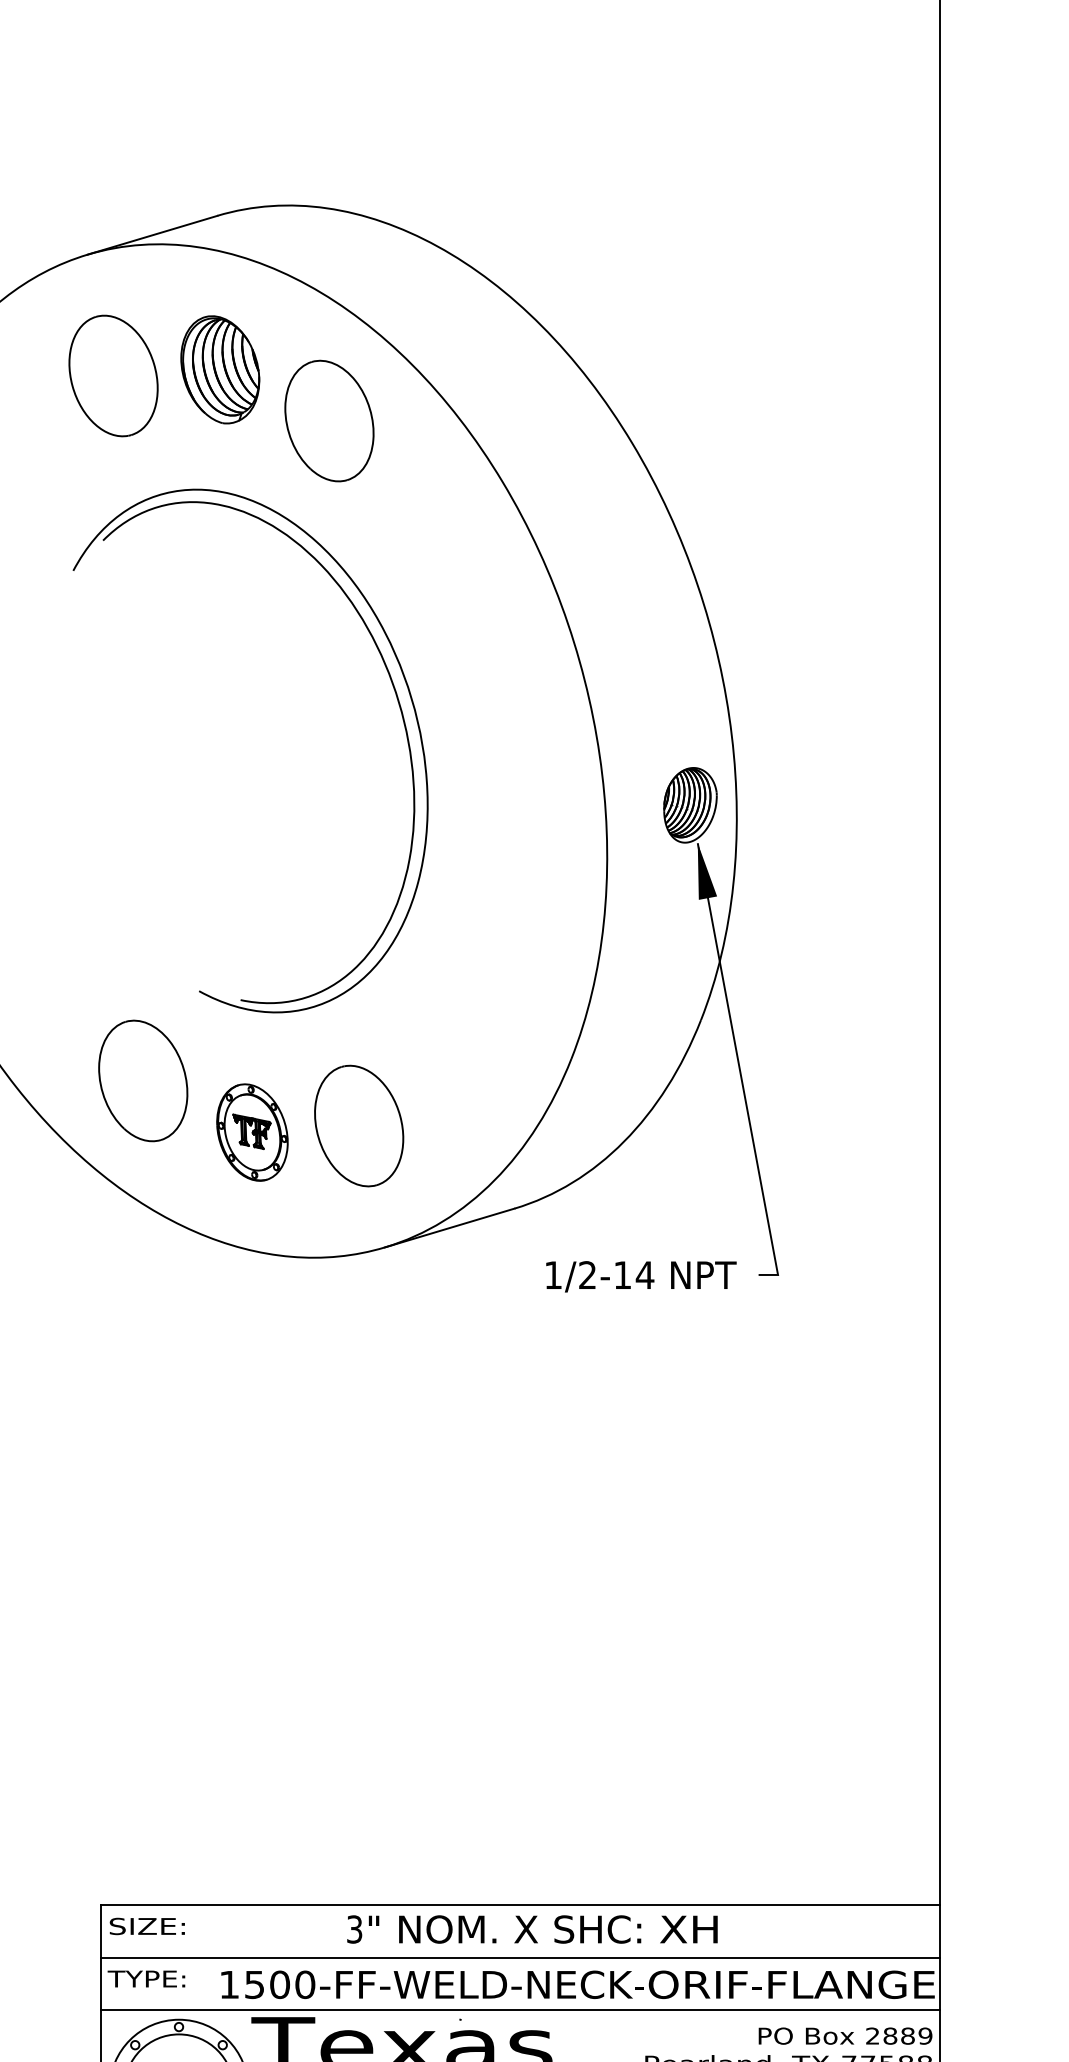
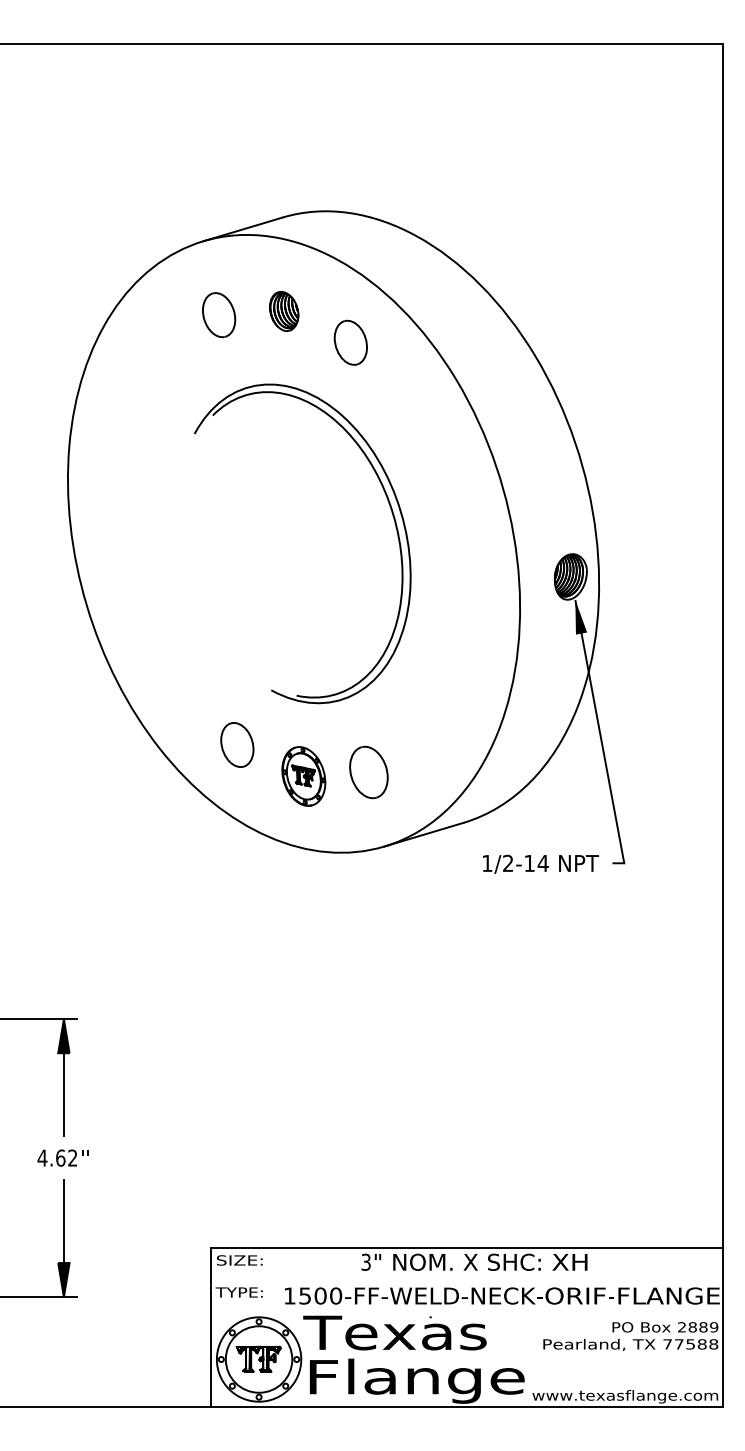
part: (219, 369) -> (283, 311), size x0.6
part: (112, 374) -> (218, 314), size x0.6
part: (328, 420) -> (350, 342), size x0.6
part: (143, 1080) -> (237, 744), size x0.6
part: (358, 1126) -> (368, 772), size x0.7
line: (519, 1957) -> (466, 1279), removed
line: (519, 2010) -> (466, 1311), removed

